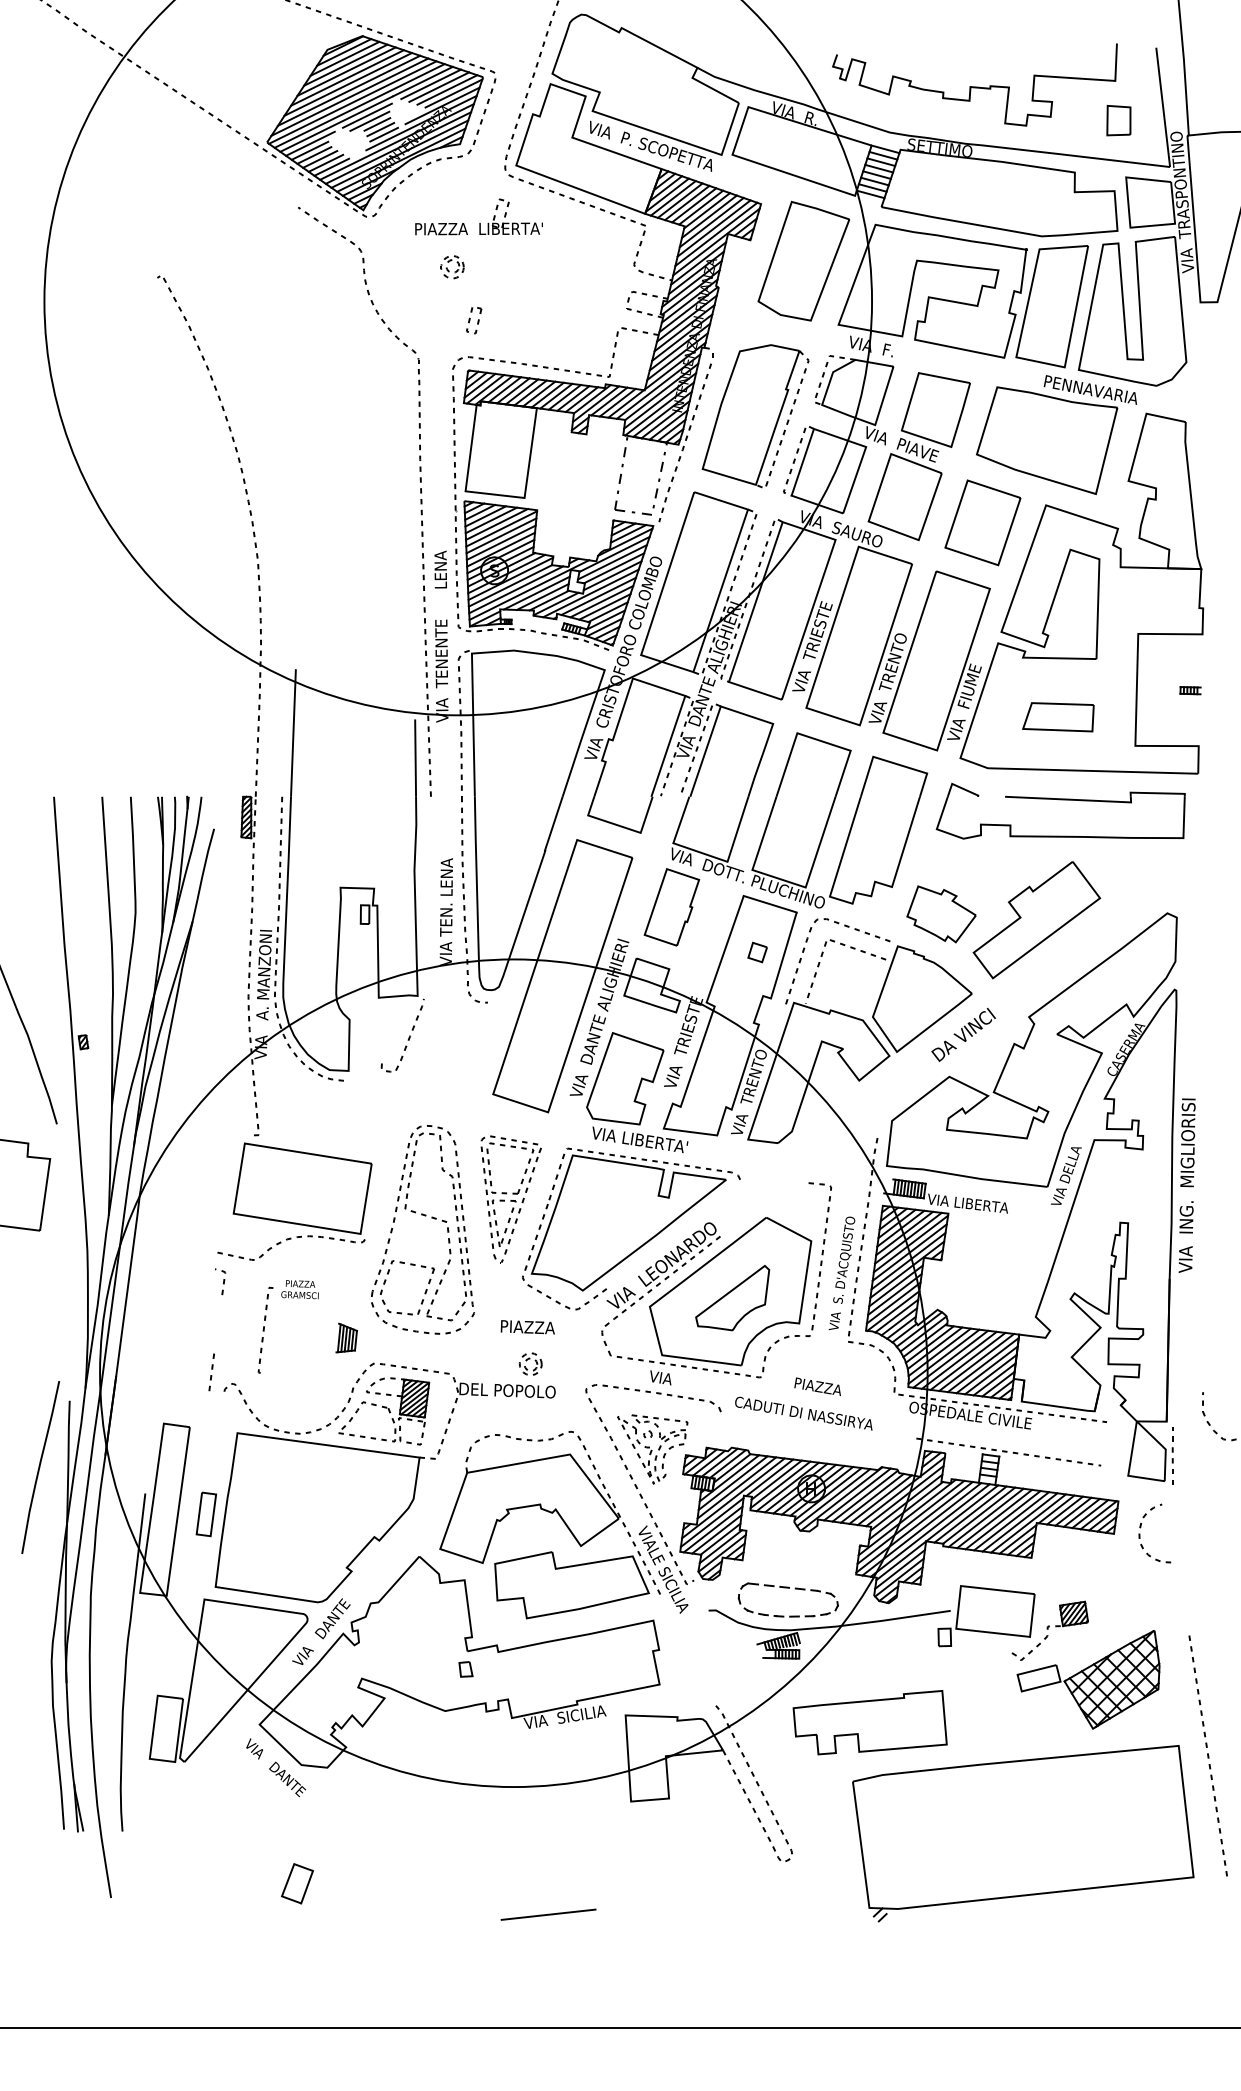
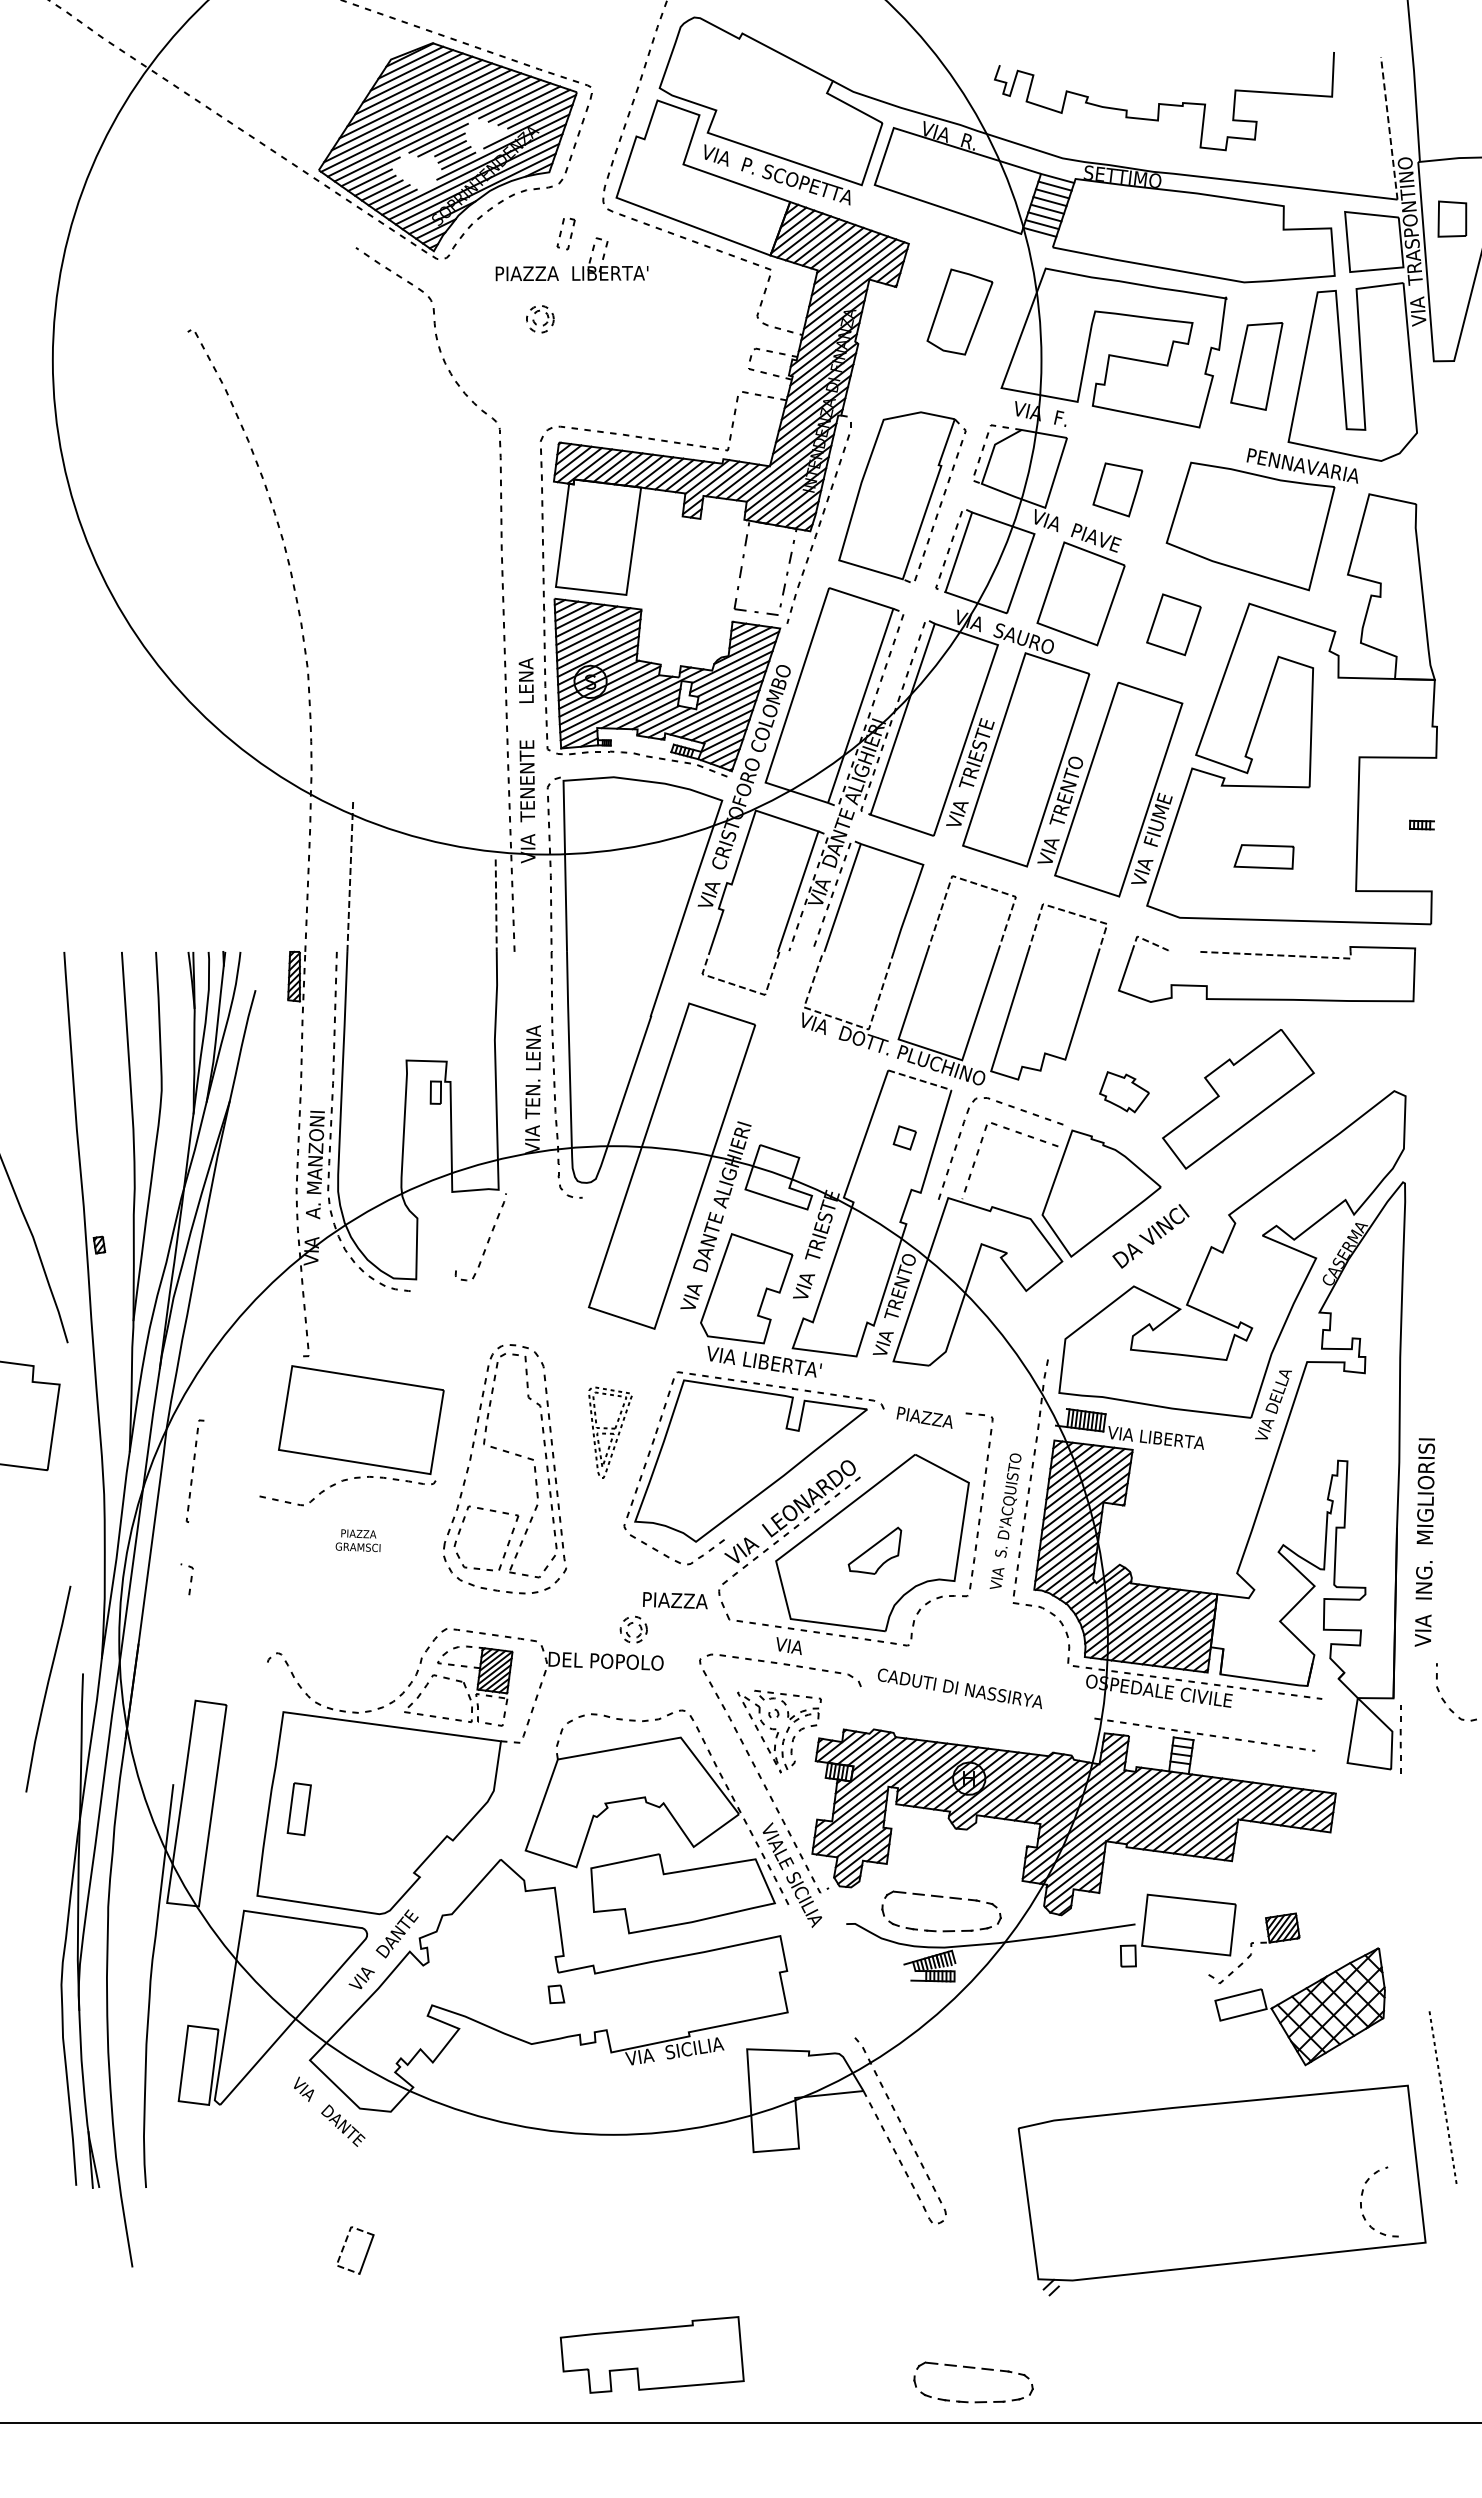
line: (1163, 107) -> (1389, 128), solid -> dashed
part: (1118, 120) -> (1452, 218), moved
part: (803, 260) -> (959, 311), size x0.6
part: (1052, 306) -> (1256, 366), size x0.6
part: (473, 320) -> (565, 233), moved
part: (935, 409) -> (1117, 489), size x0.6
part: (982, 522) -> (1173, 624), size x0.6
part: (1057, 716) -> (1263, 856), size x0.7
line: (293, 732) -> (350, 875), solid -> dashed
line: (815, 739) -> (973, 883), solid -> dashed
line: (415, 758) -> (496, 906), solid -> dashed
line: (892, 762) -> (1065, 911), solid -> dashed
line: (959, 787) -> (1146, 940), solid -> dashed
line: (1072, 799) -> (1280, 955), solid -> dashed
line: (622, 826) -> (743, 987), solid -> dashed
line: (709, 855) -> (847, 1022), solid -> dashed
line: (770, 904) -> (920, 1080), solid -> dashed
part: (671, 906) -> (802, 1083), removed
part: (941, 913) -> (1124, 1091), size x0.6
text: (1186, 1185) -> (1424, 1542), moved
part: (511, 1199) -> (610, 1432), size x0.6
part: (219, 1281) -> (186, 1579), moved
part: (732, 1297) -> (874, 1550), size x0.6
text: (528, 1327) -> (675, 1600), moved
part: (265, 1329) -> (194, 1470), moved
part: (346, 1338) -> (413, 1598), removed
part: (211, 1372) -> (252, 1639), removed
text: (817, 1386) -> (924, 1417), moved
curve: (39, 1466) -> (47, 1688), moved
part: (205, 1514) -> (298, 1809), moved
part: (1141, 1526) -> (1363, 2193), moved
part: (869, 1722) -> (651, 2354), moved
part: (1207, 1755) -> (1442, 2097), size x0.6
line: (287, 1881) -> (343, 2247), solid -> dashed
line: (548, 1914) -> (655, 2287), removed
part: (815, 1982) -> (973, 2368), added

